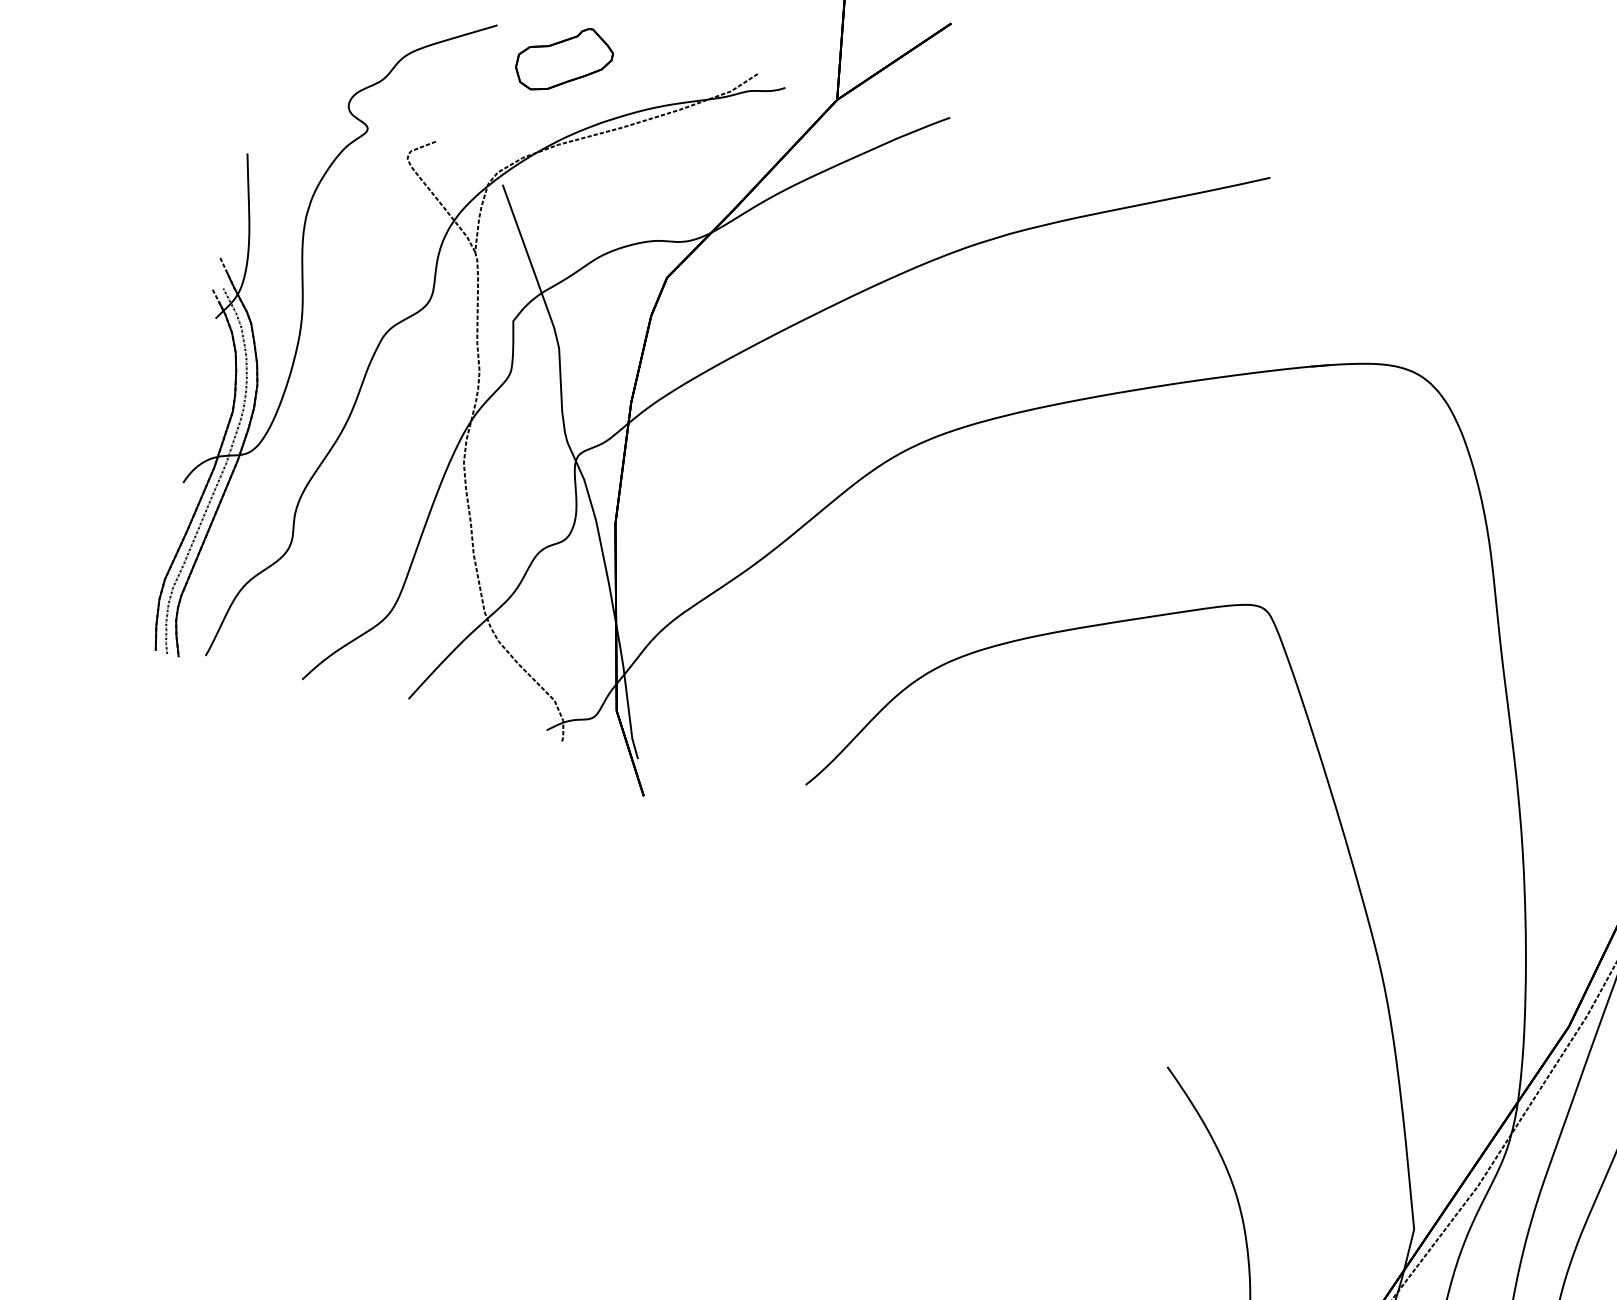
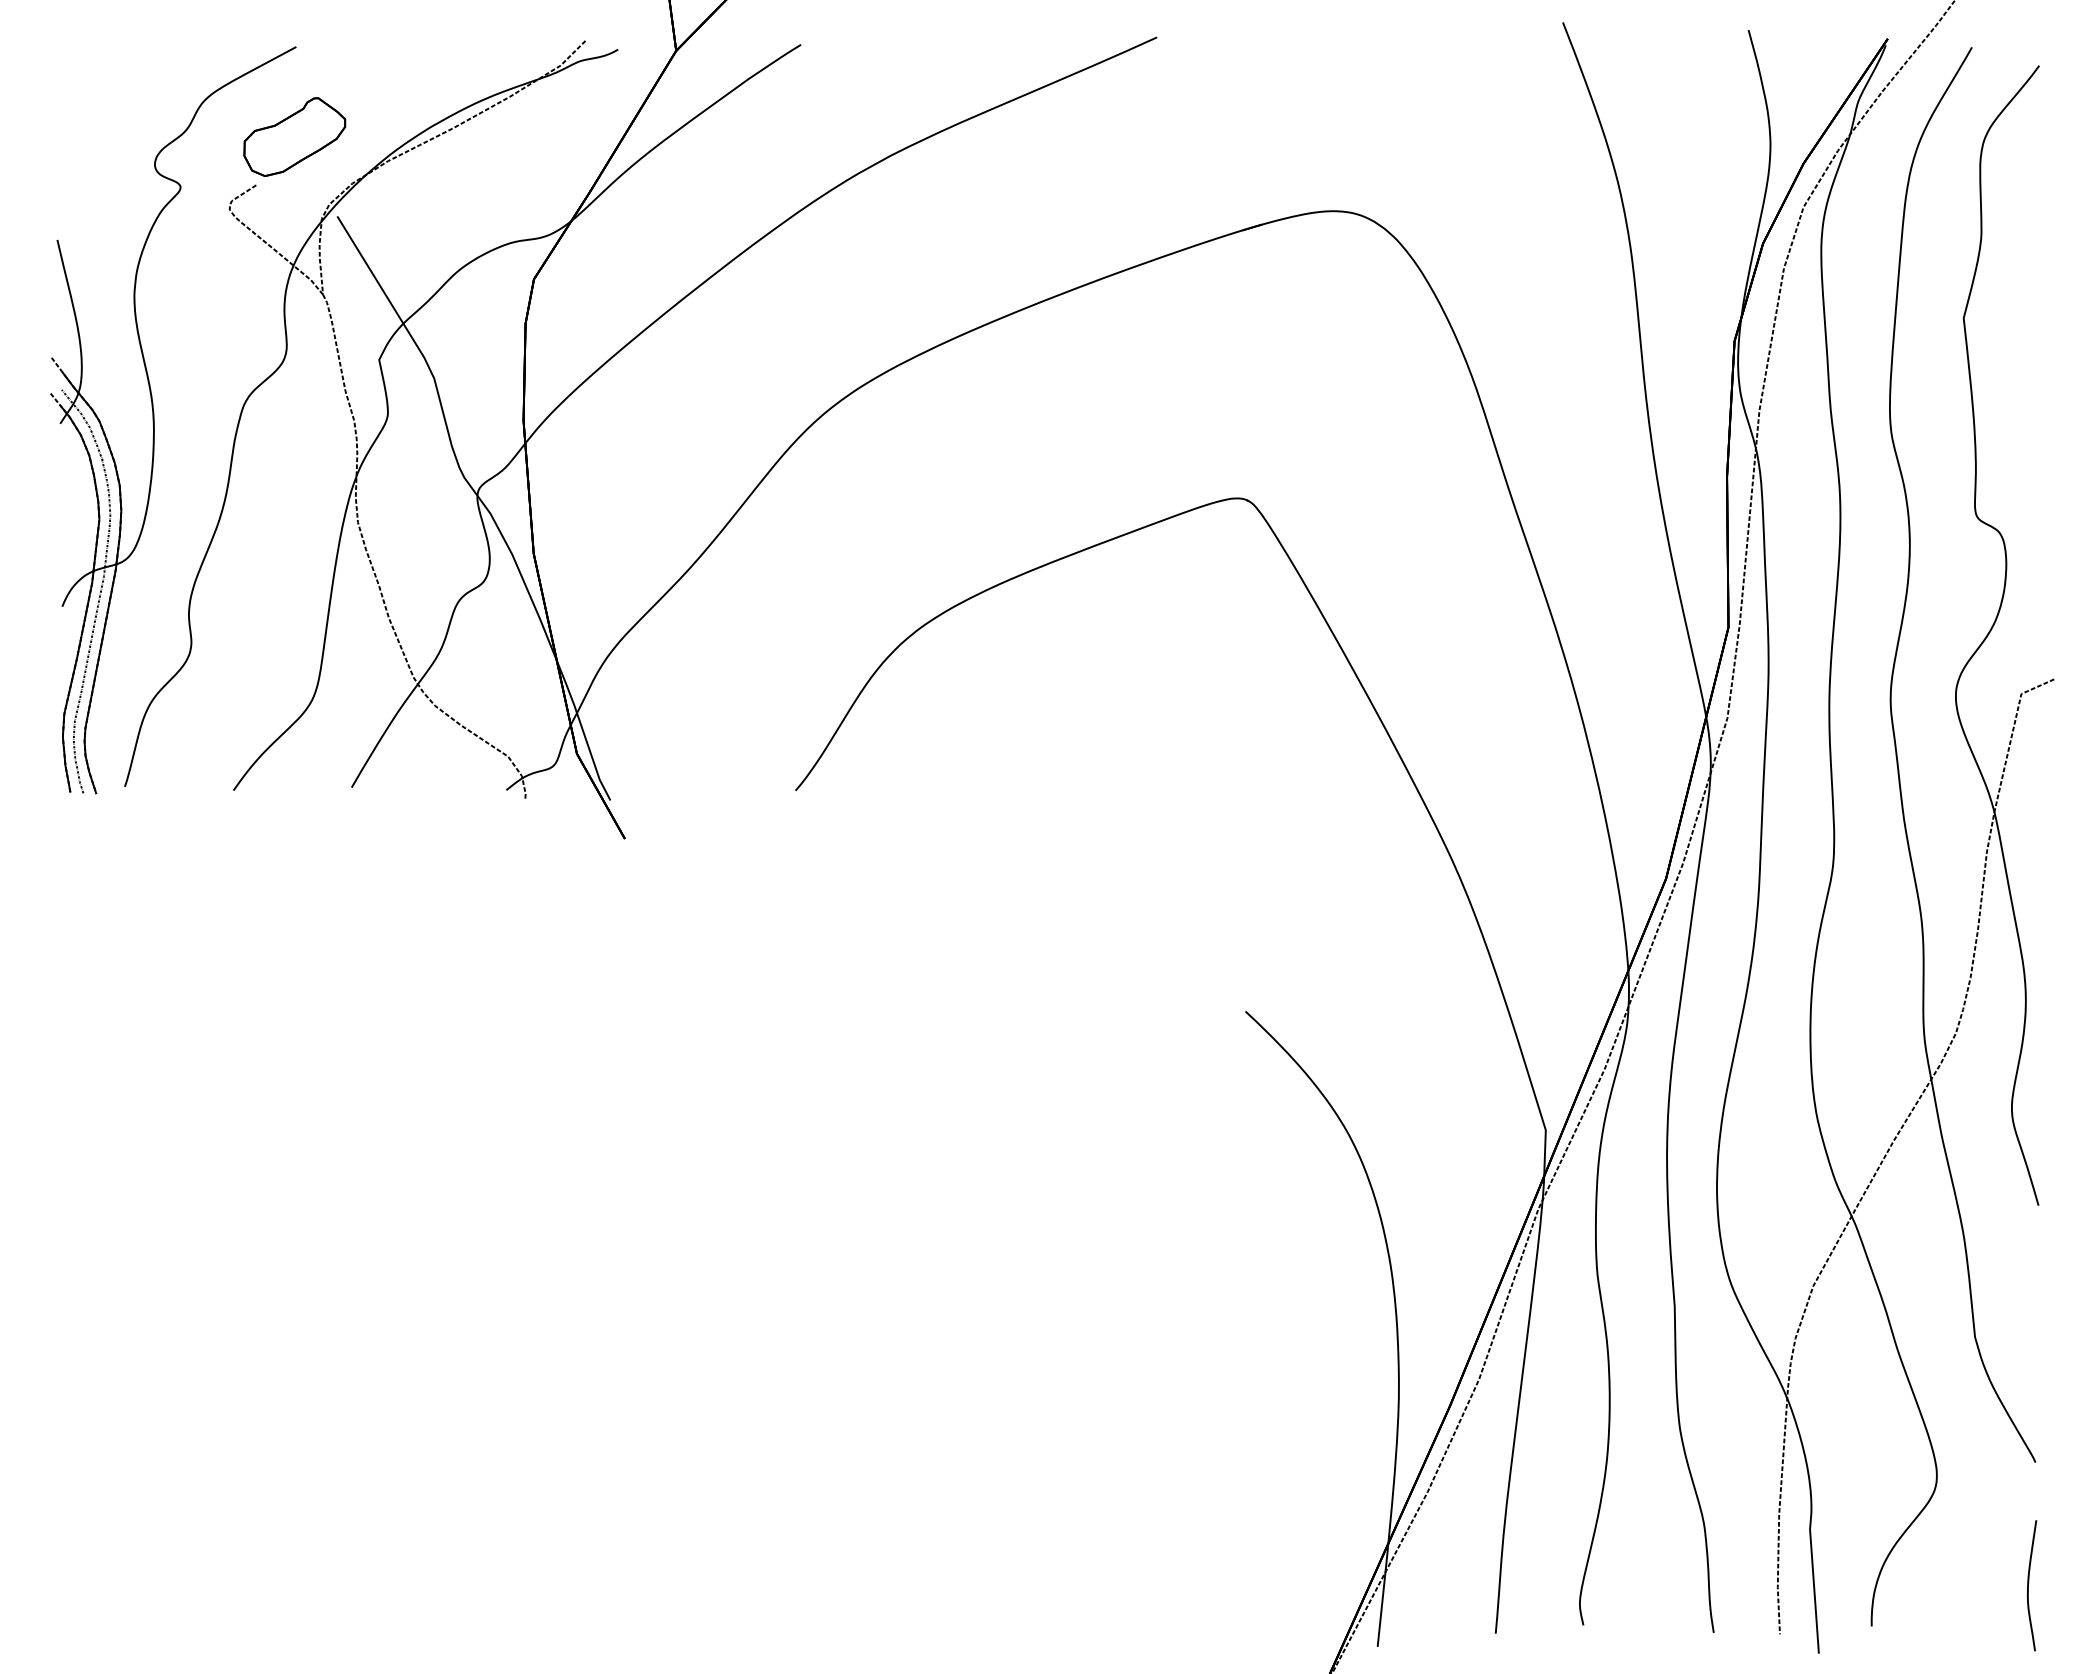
part: (564, 59) -> (294, 136), moved

